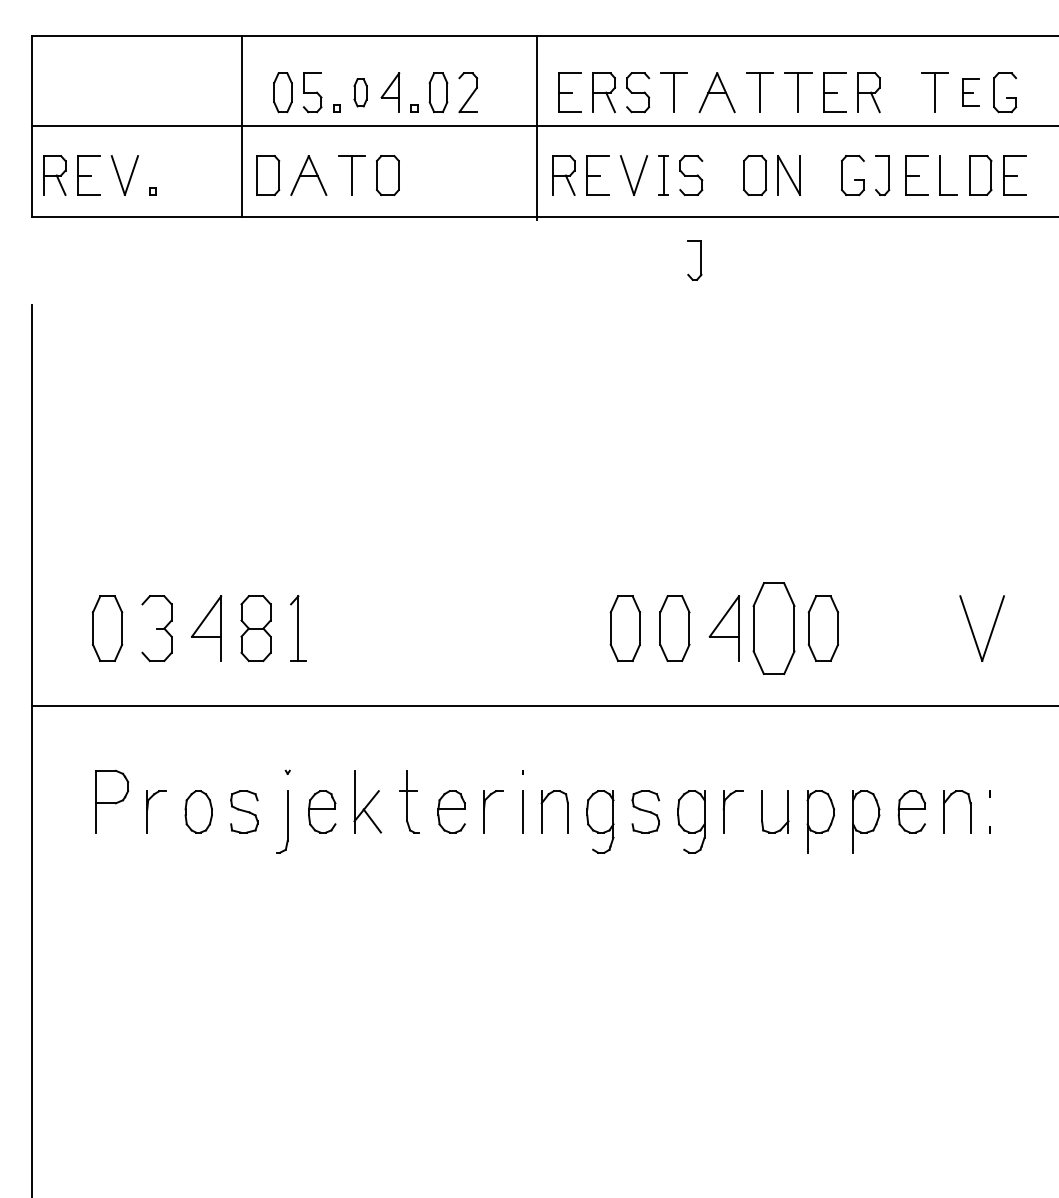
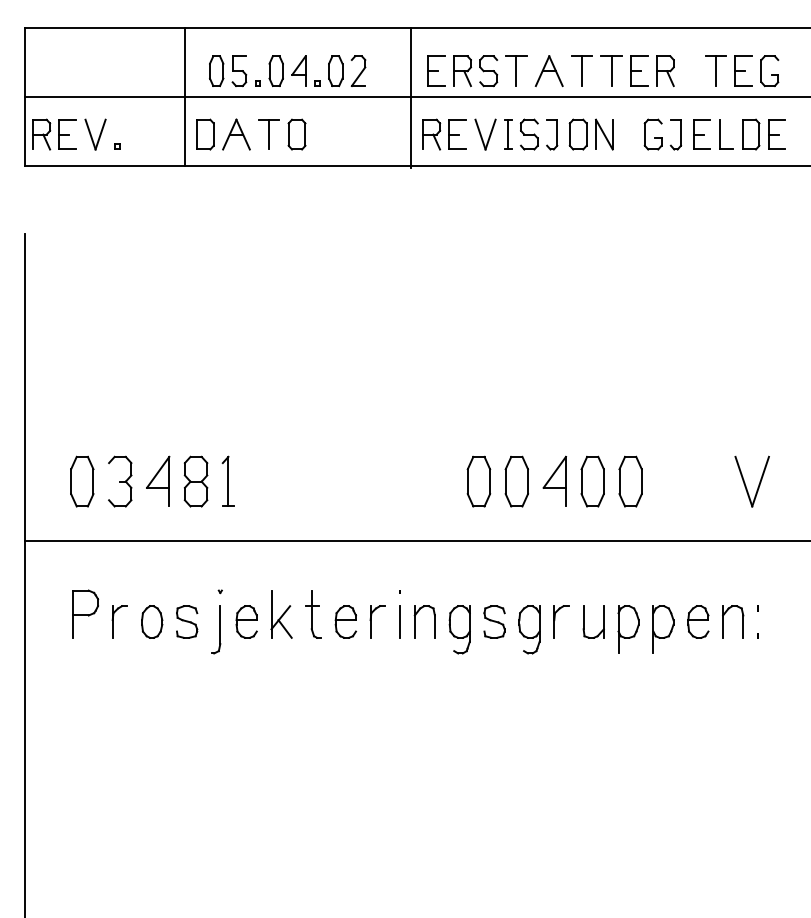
part: (970, 91) -> (743, 70), size x1.43
part: (359, 93) -> (275, 71), size x1.43
part: (695, 260) -> (552, 134), moved
part: (773, 628) -> (592, 481), size x0.71

